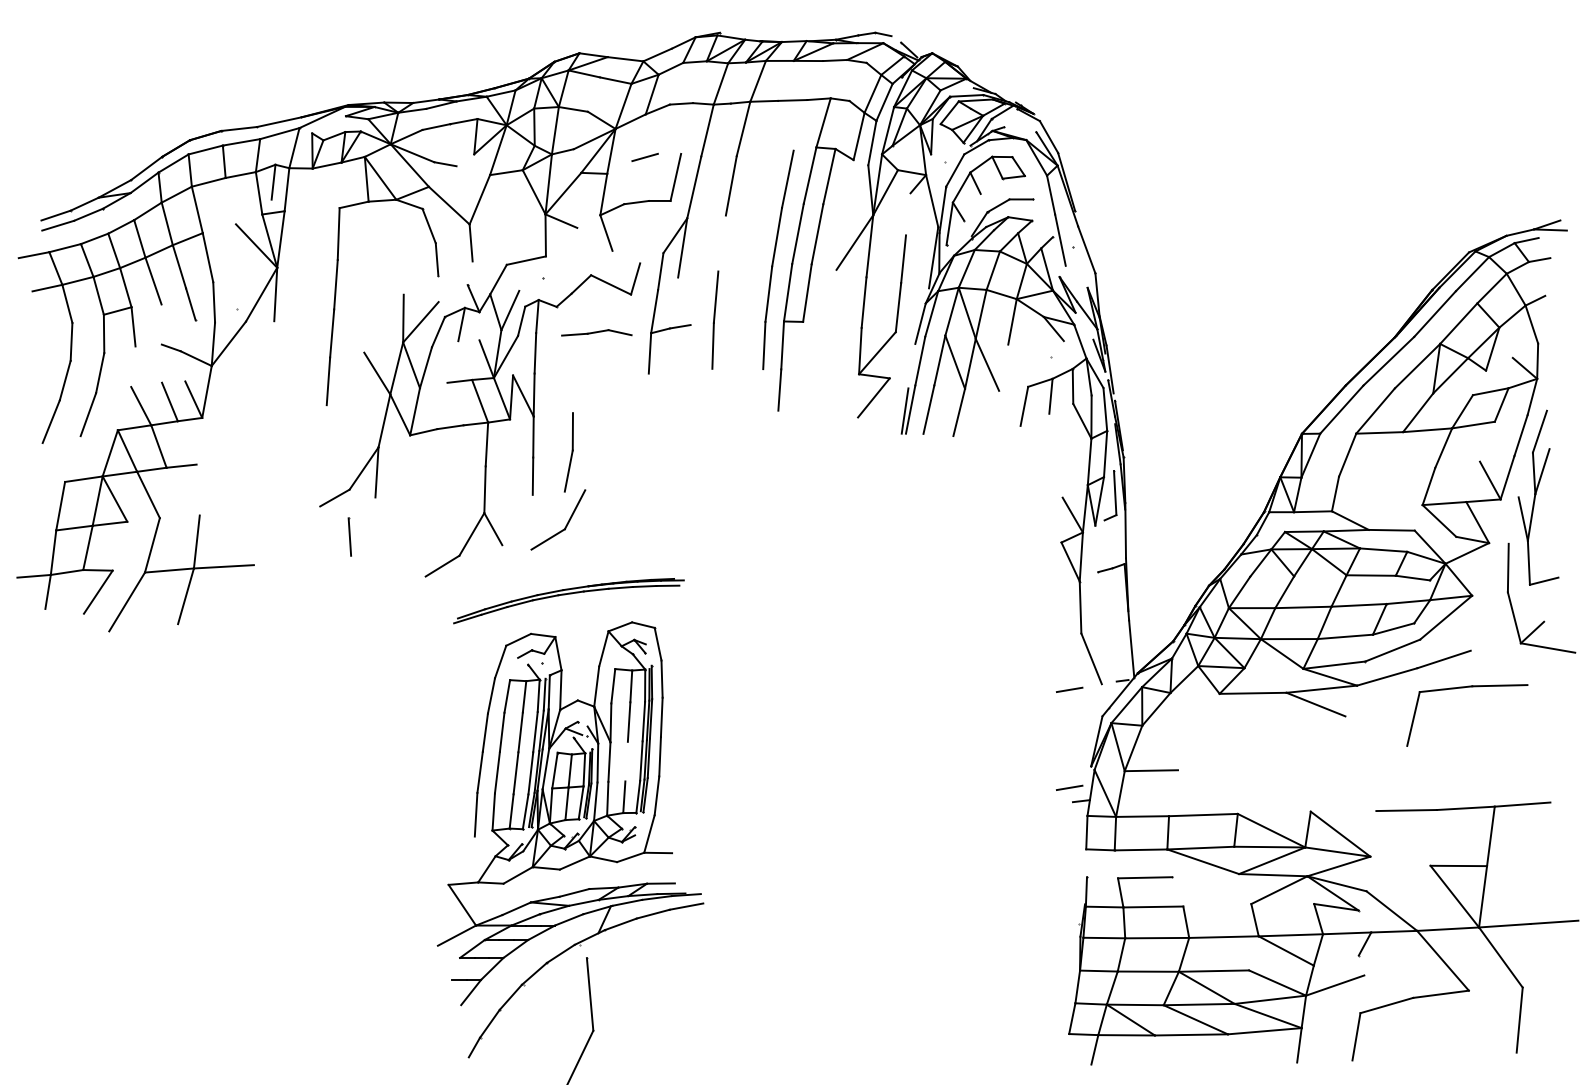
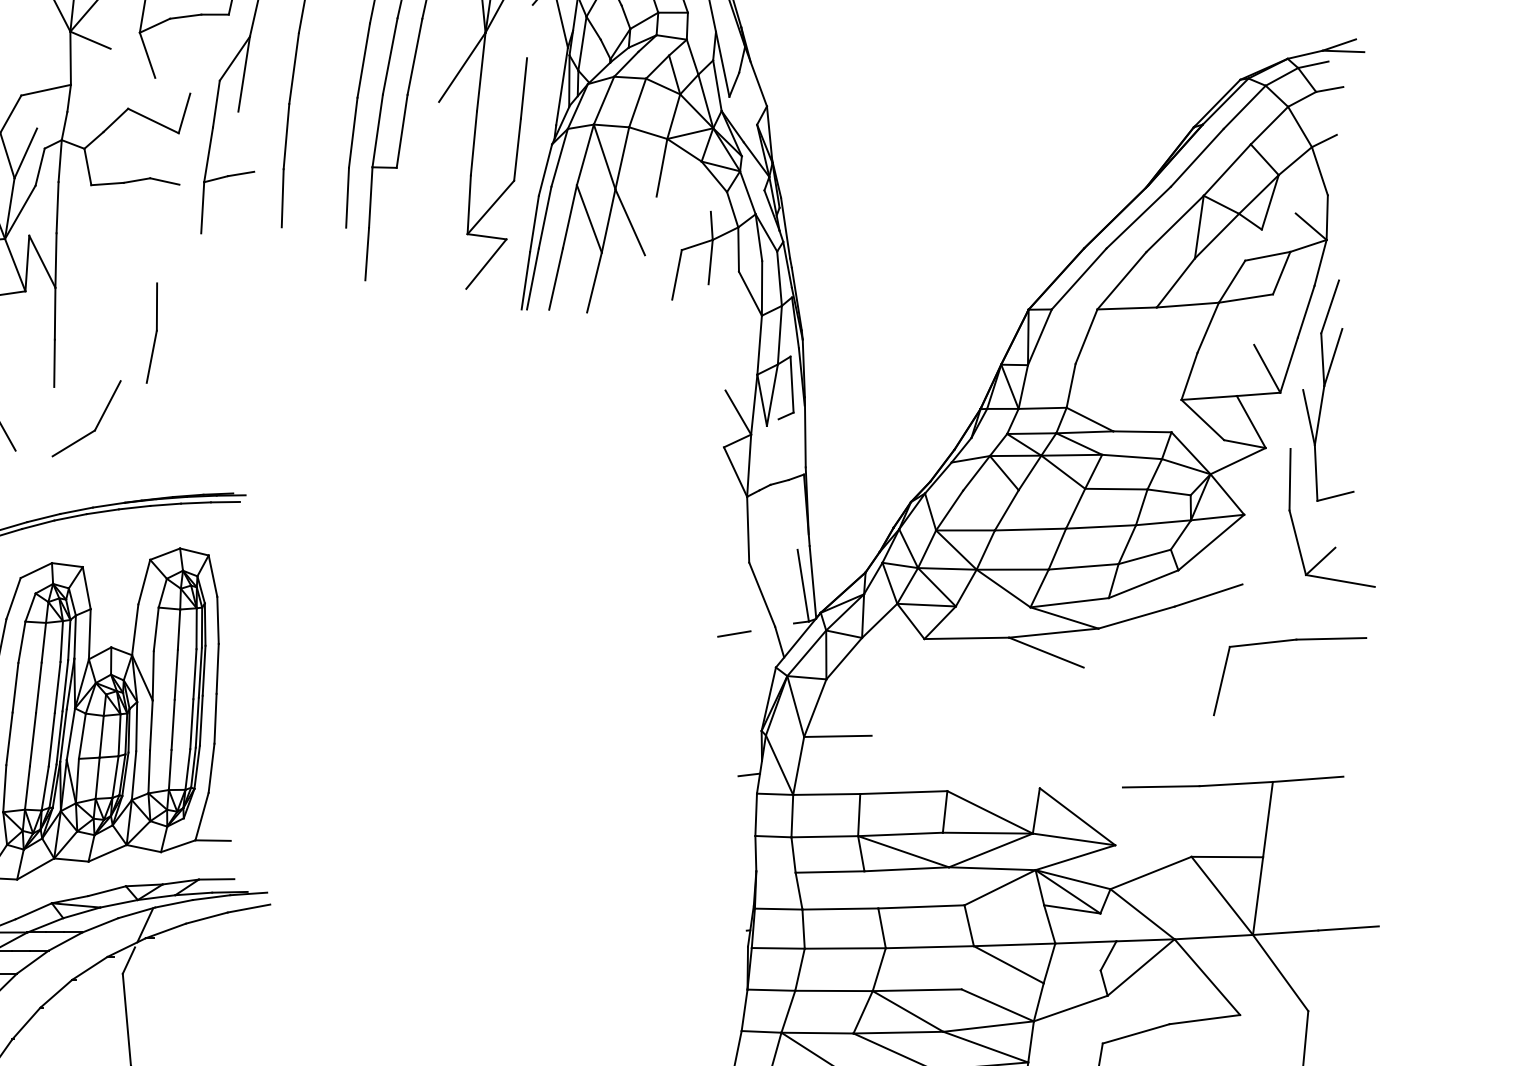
line: (721, 243) -> (293, 68), added
line: (1055, 257) -> (716, 86), added
line: (911, 365) -> (534, 223), added
part: (568, 452) -> (151, 333), moved
line: (1123, 651) -> (802, 585), added
part: (1464, 688) -> (1286, 642), moved
line: (626, 761) -> (172, 724), added
line: (1069, 787) -> (734, 757), removed
line: (1205, 875) -> (906, 869), added
line: (1398, 878) -> (1150, 872), added
line: (1217, 905) -> (921, 907), added
line: (1390, 952) -> (1140, 966), added

